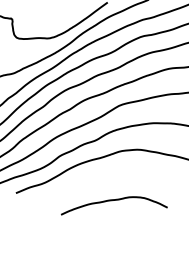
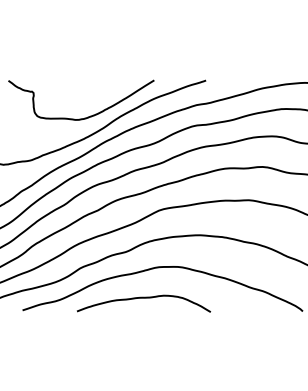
curve: (113, 200) -> (143, 298), moved

